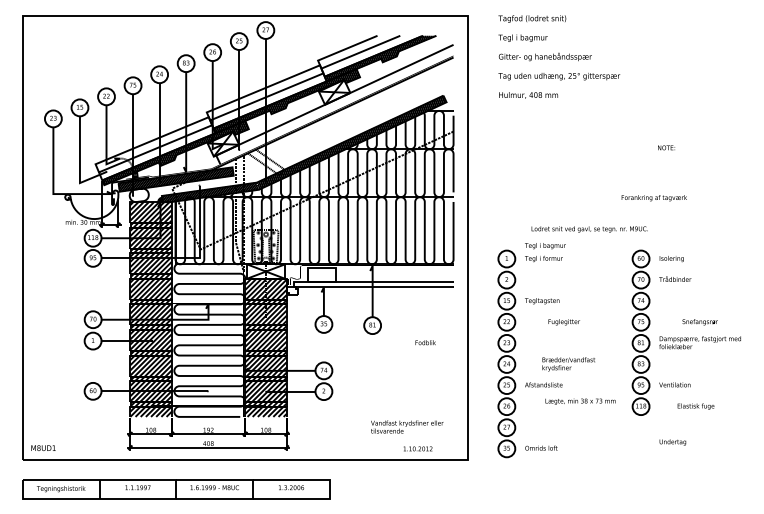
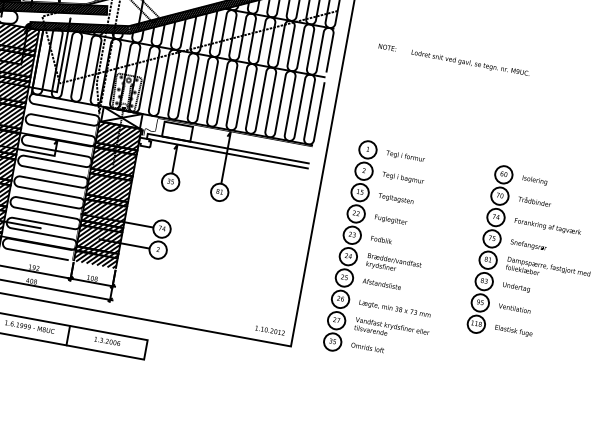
text: (666, 147) -> (387, 47), moved
text: (653, 198) -> (546, 227), moved
text: (589, 229) -> (470, 63), moved
text: (545, 246) -> (403, 178), moved
text: (563, 322) -> (390, 220), moved
text: (699, 322) -> (527, 245), moved
text: (425, 342) -> (381, 239), moved
text: (568, 364) -> (393, 264), moved
text: (580, 401) -> (394, 309), moved
text: (695, 406) -> (513, 330), moved
text: (407, 426) -> (392, 329), moved
text: (672, 442) -> (516, 287), moved
text: (418, 448) -> (270, 330), moved

